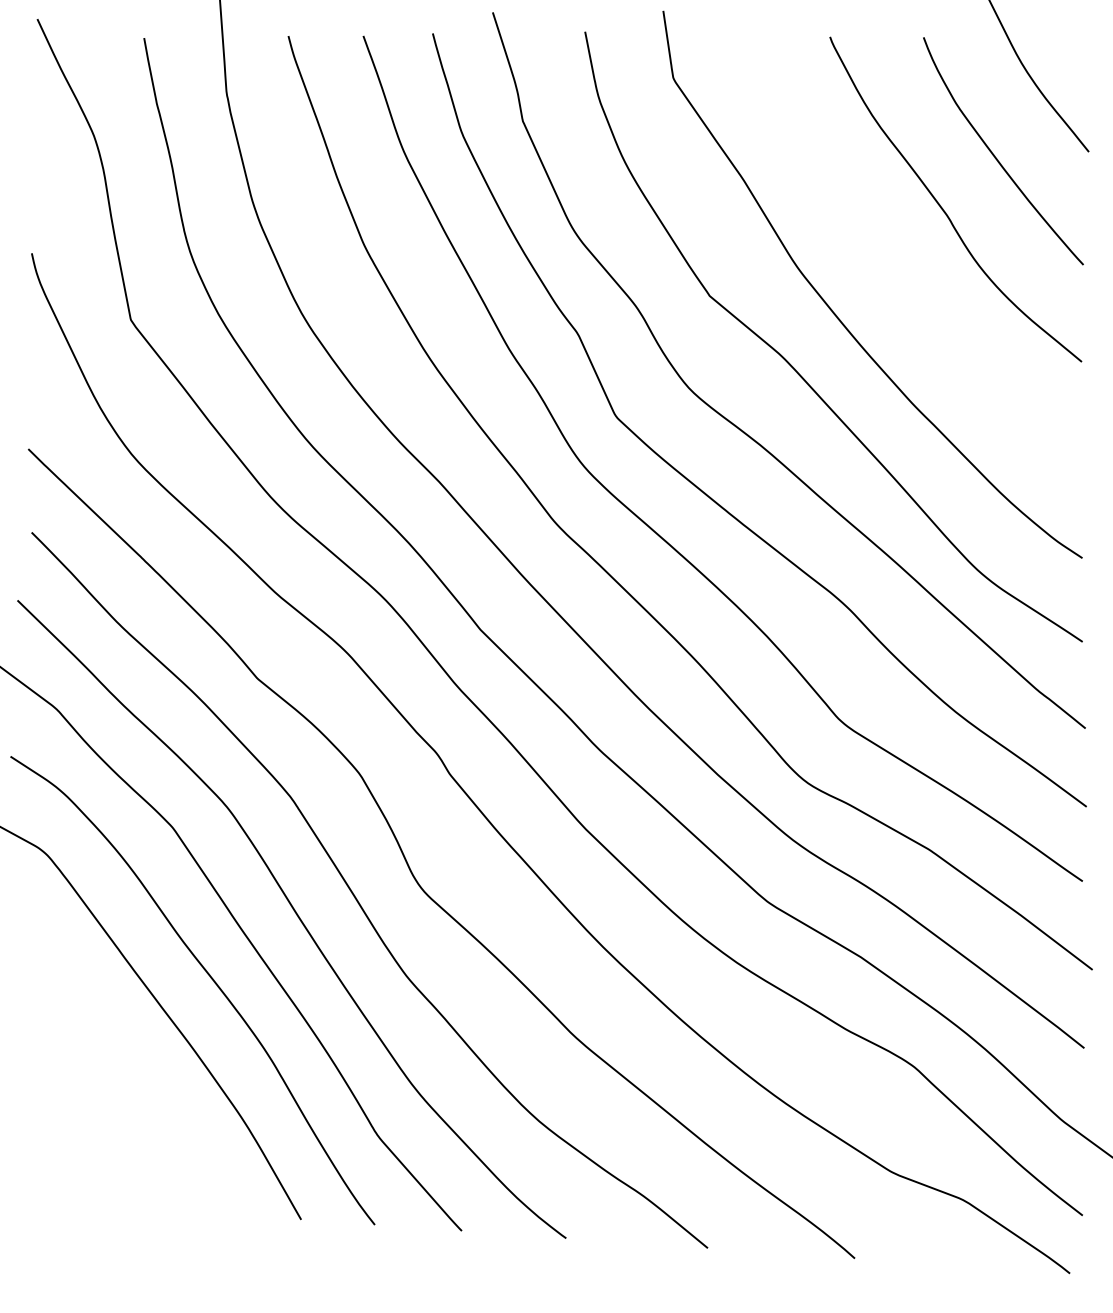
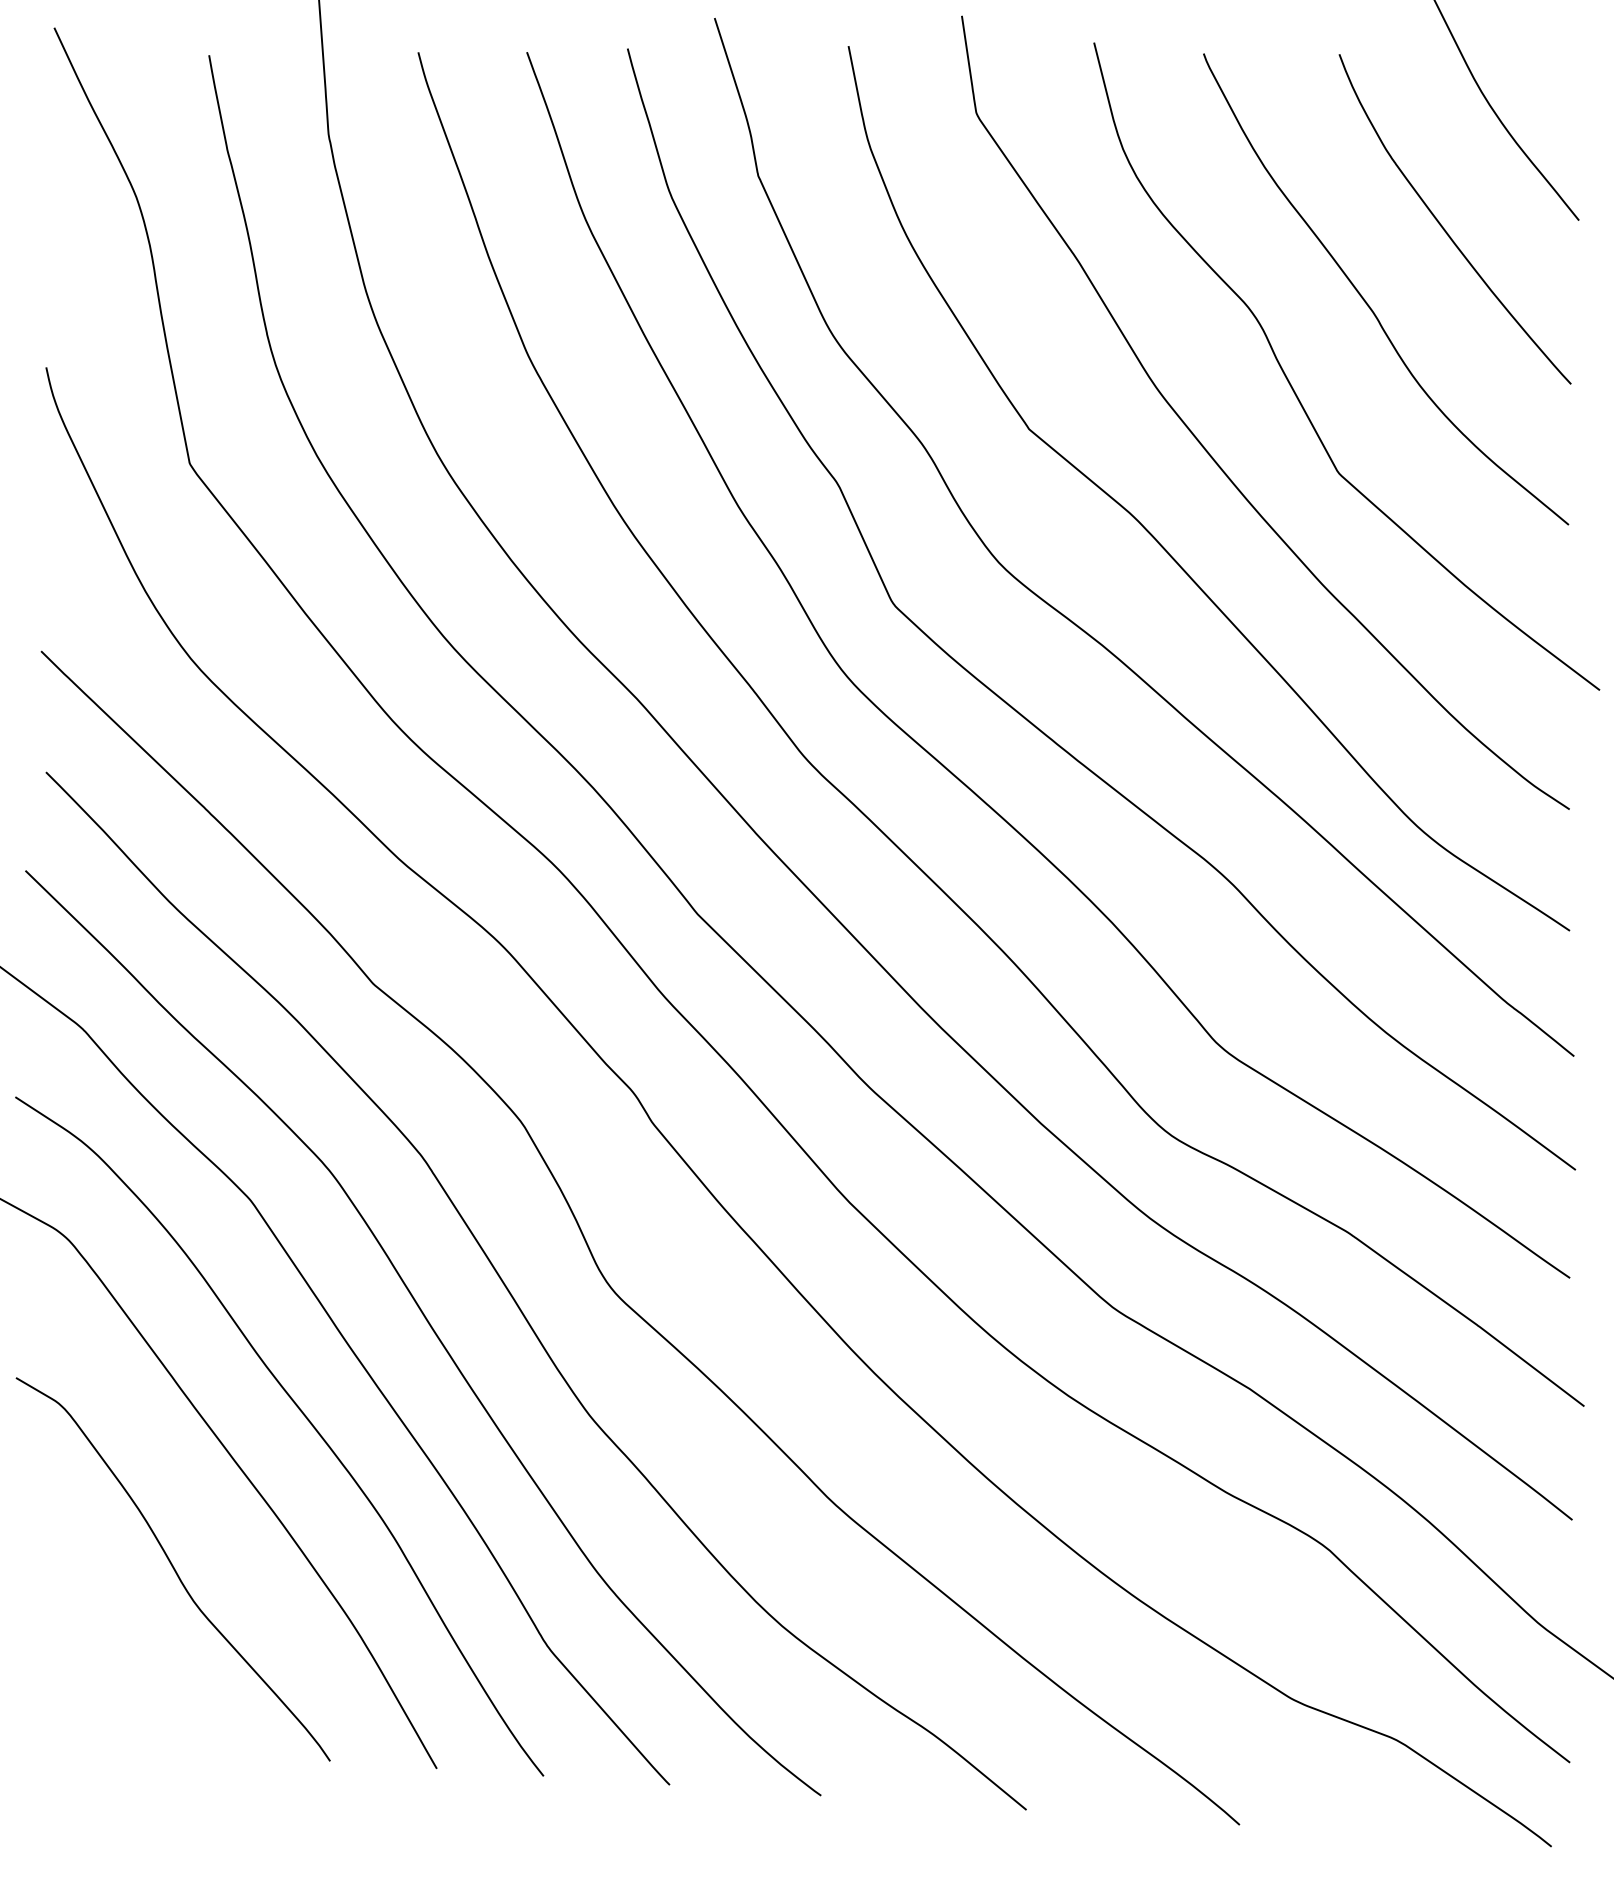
curve: (893, 269) -> (1295, 390), added
curve: (119, 1081) -> (173, 1568), added

